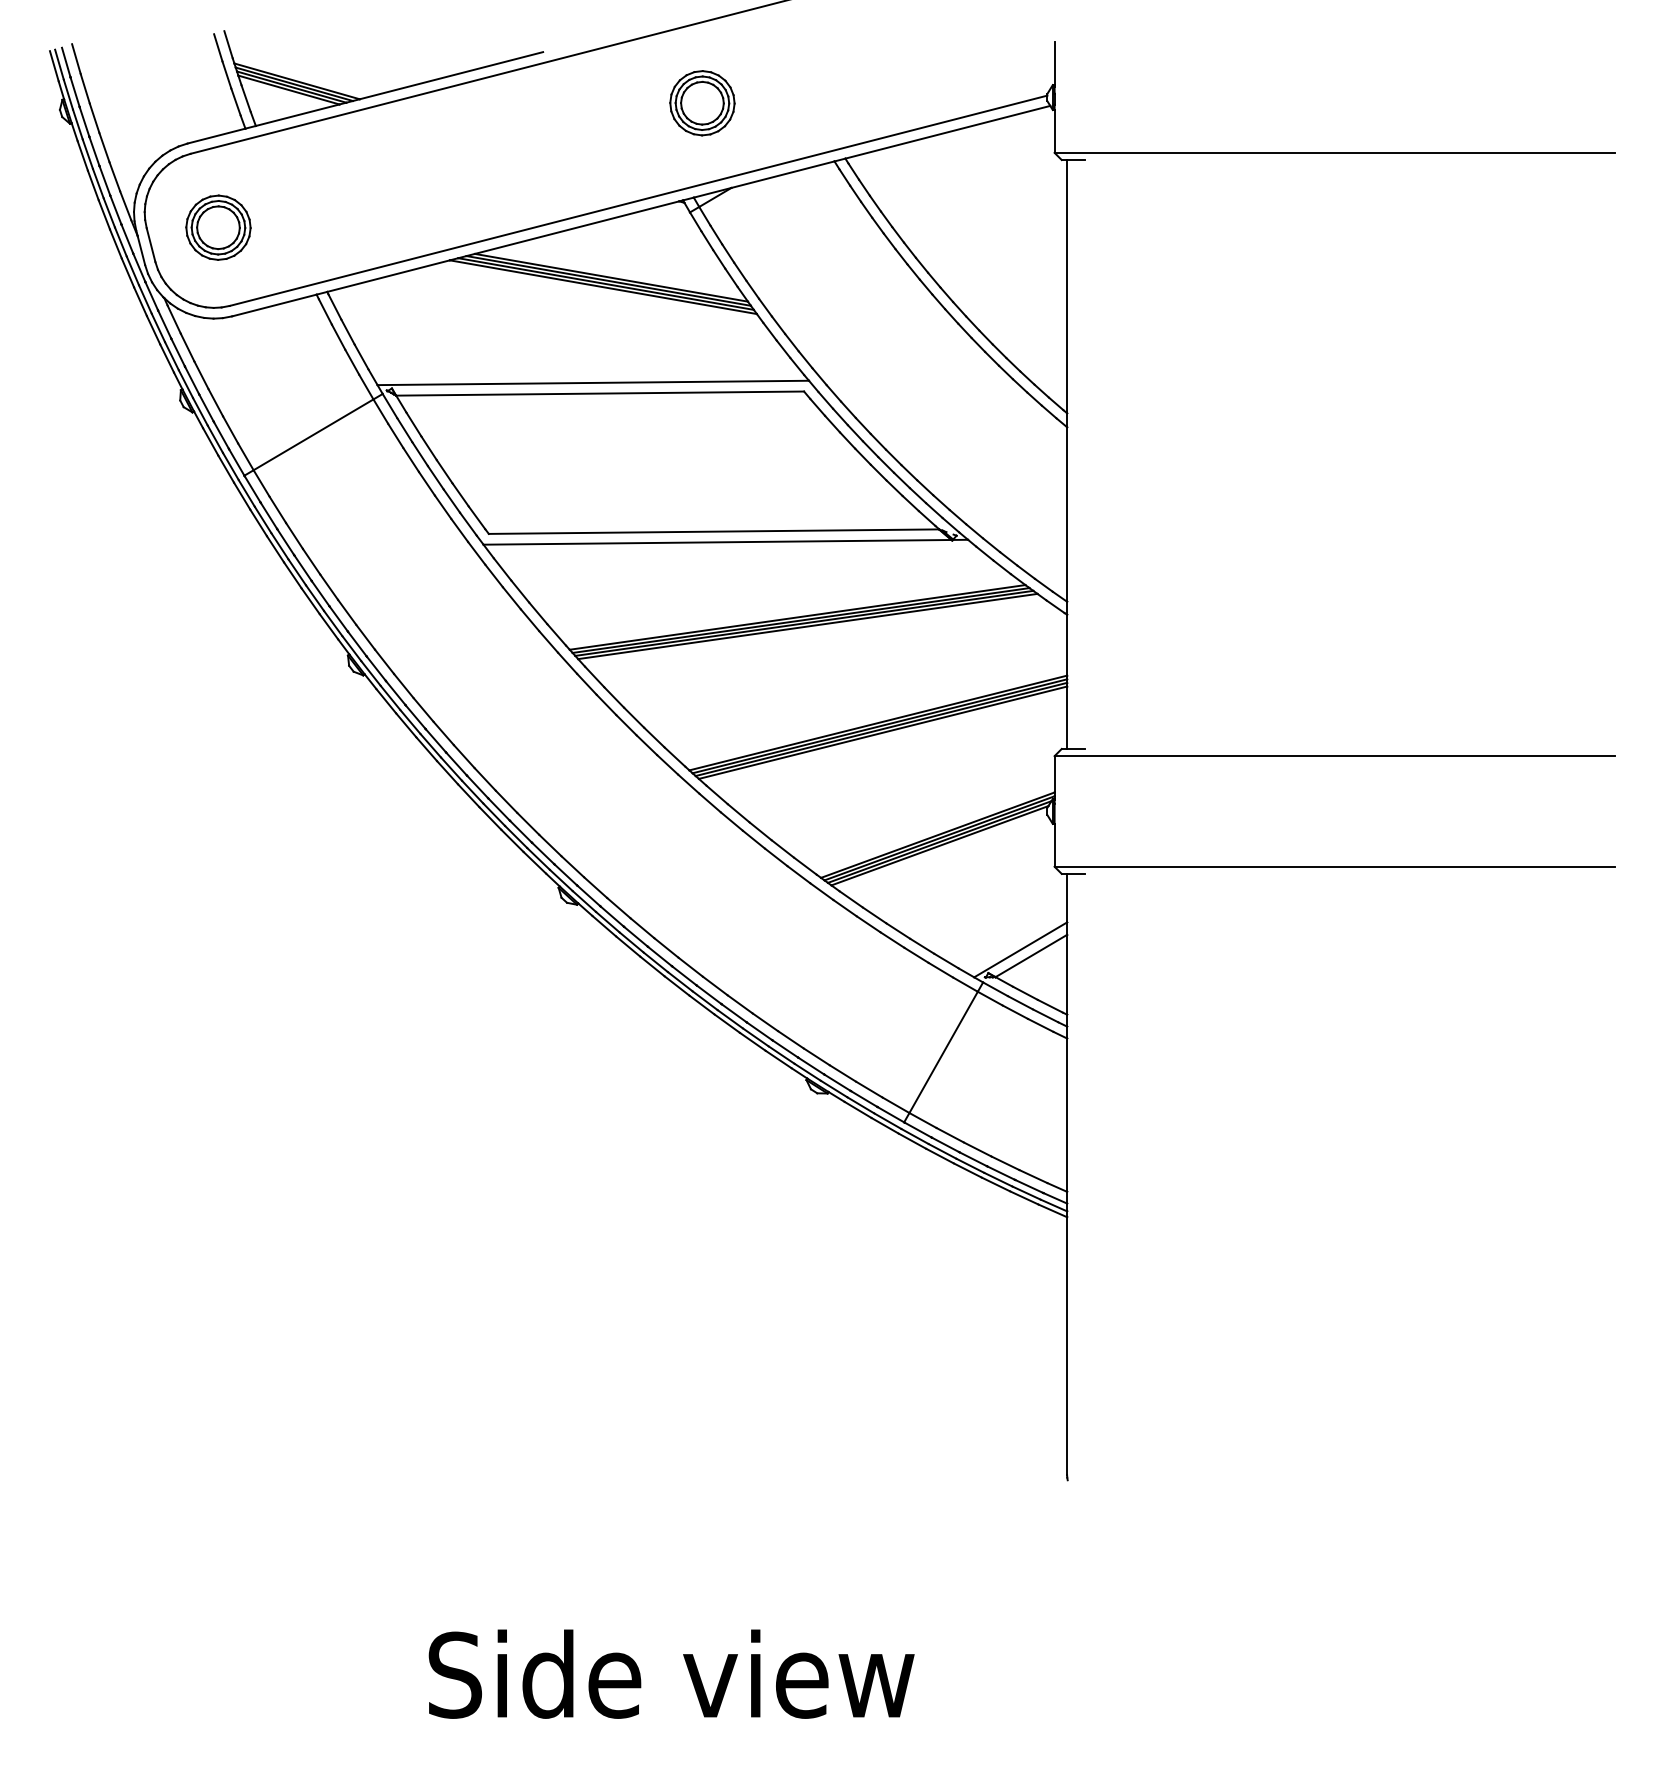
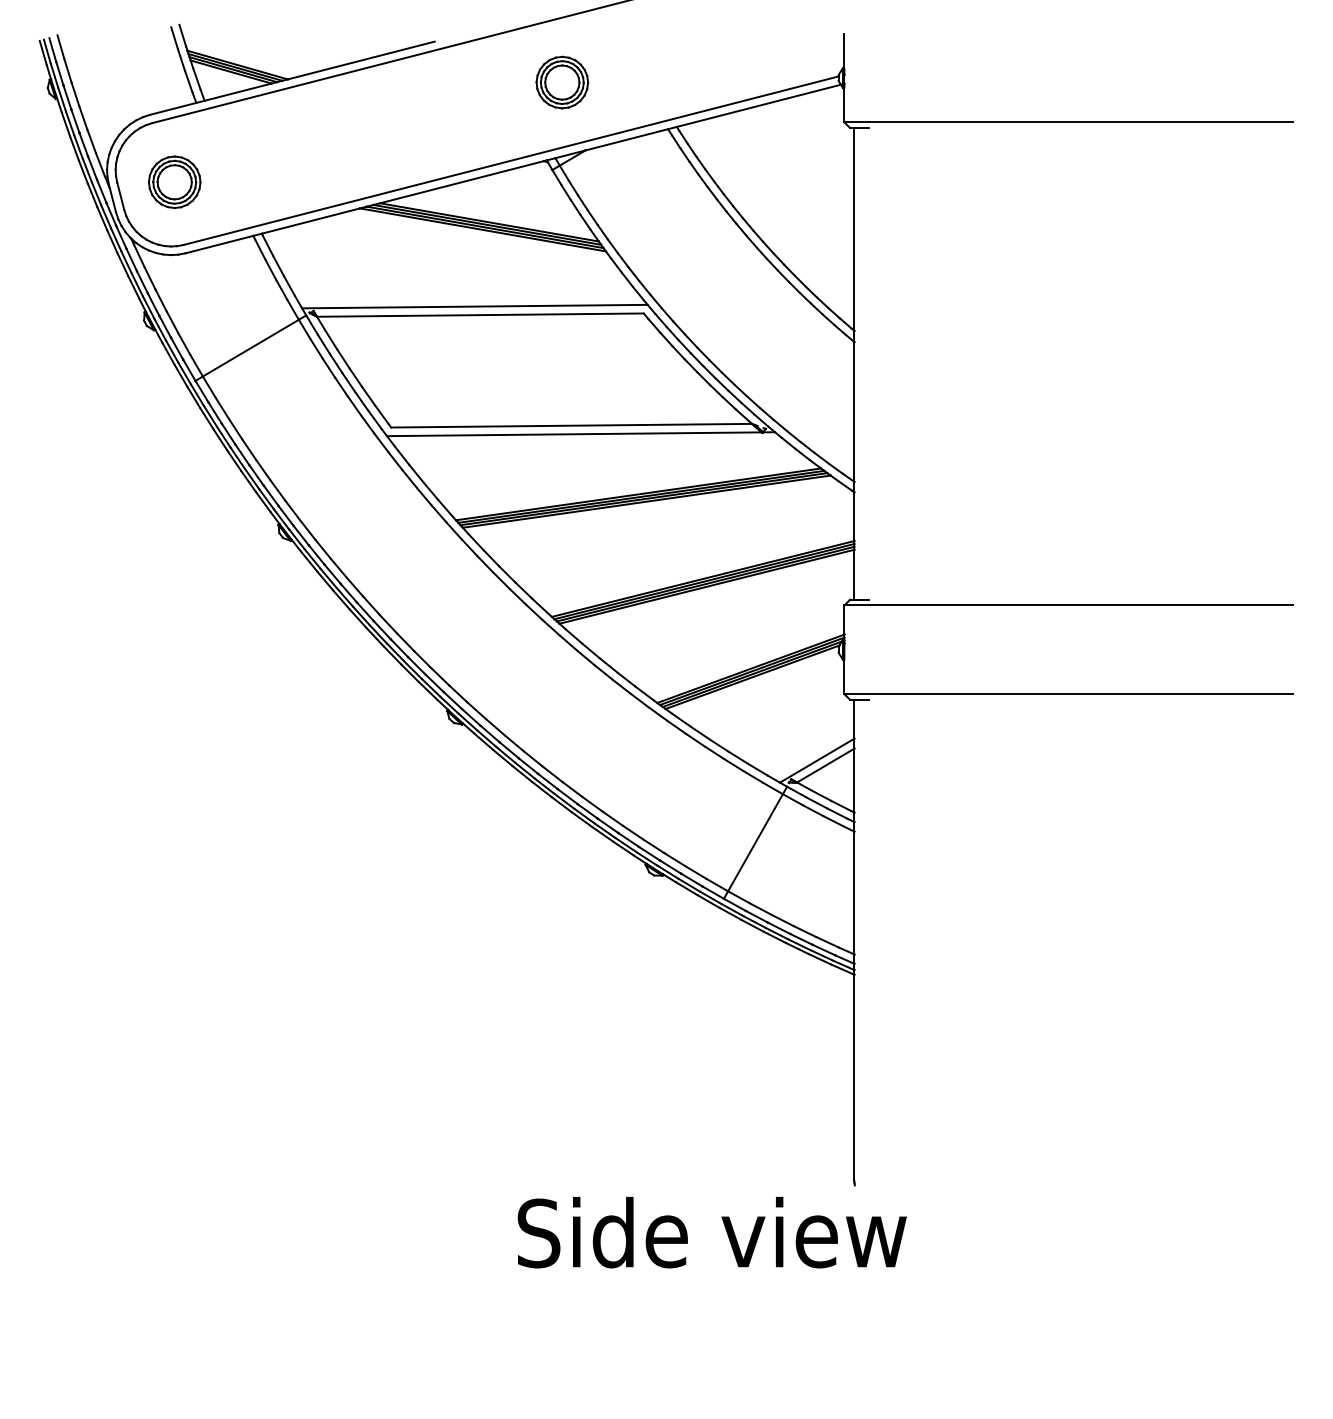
text: (671, 1673) -> (712, 1232), moved

